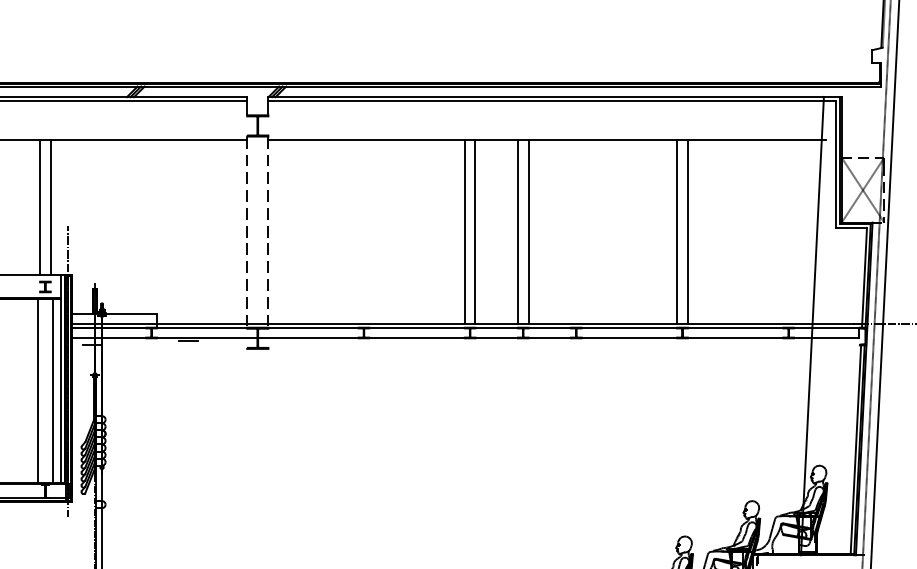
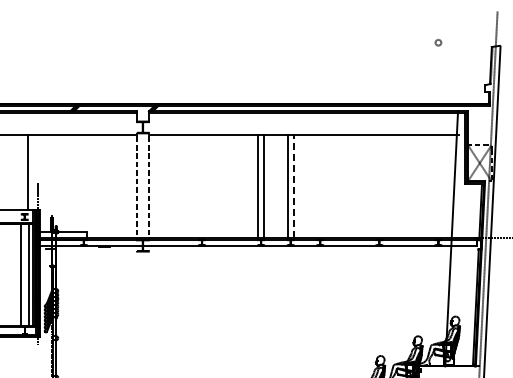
line: (39, 206) -> (21, 172), removed
line: (528, 230) -> (293, 185), solid -> dashed
line: (677, 231) -> (376, 186), removed
line: (688, 231) -> (382, 186), removed

